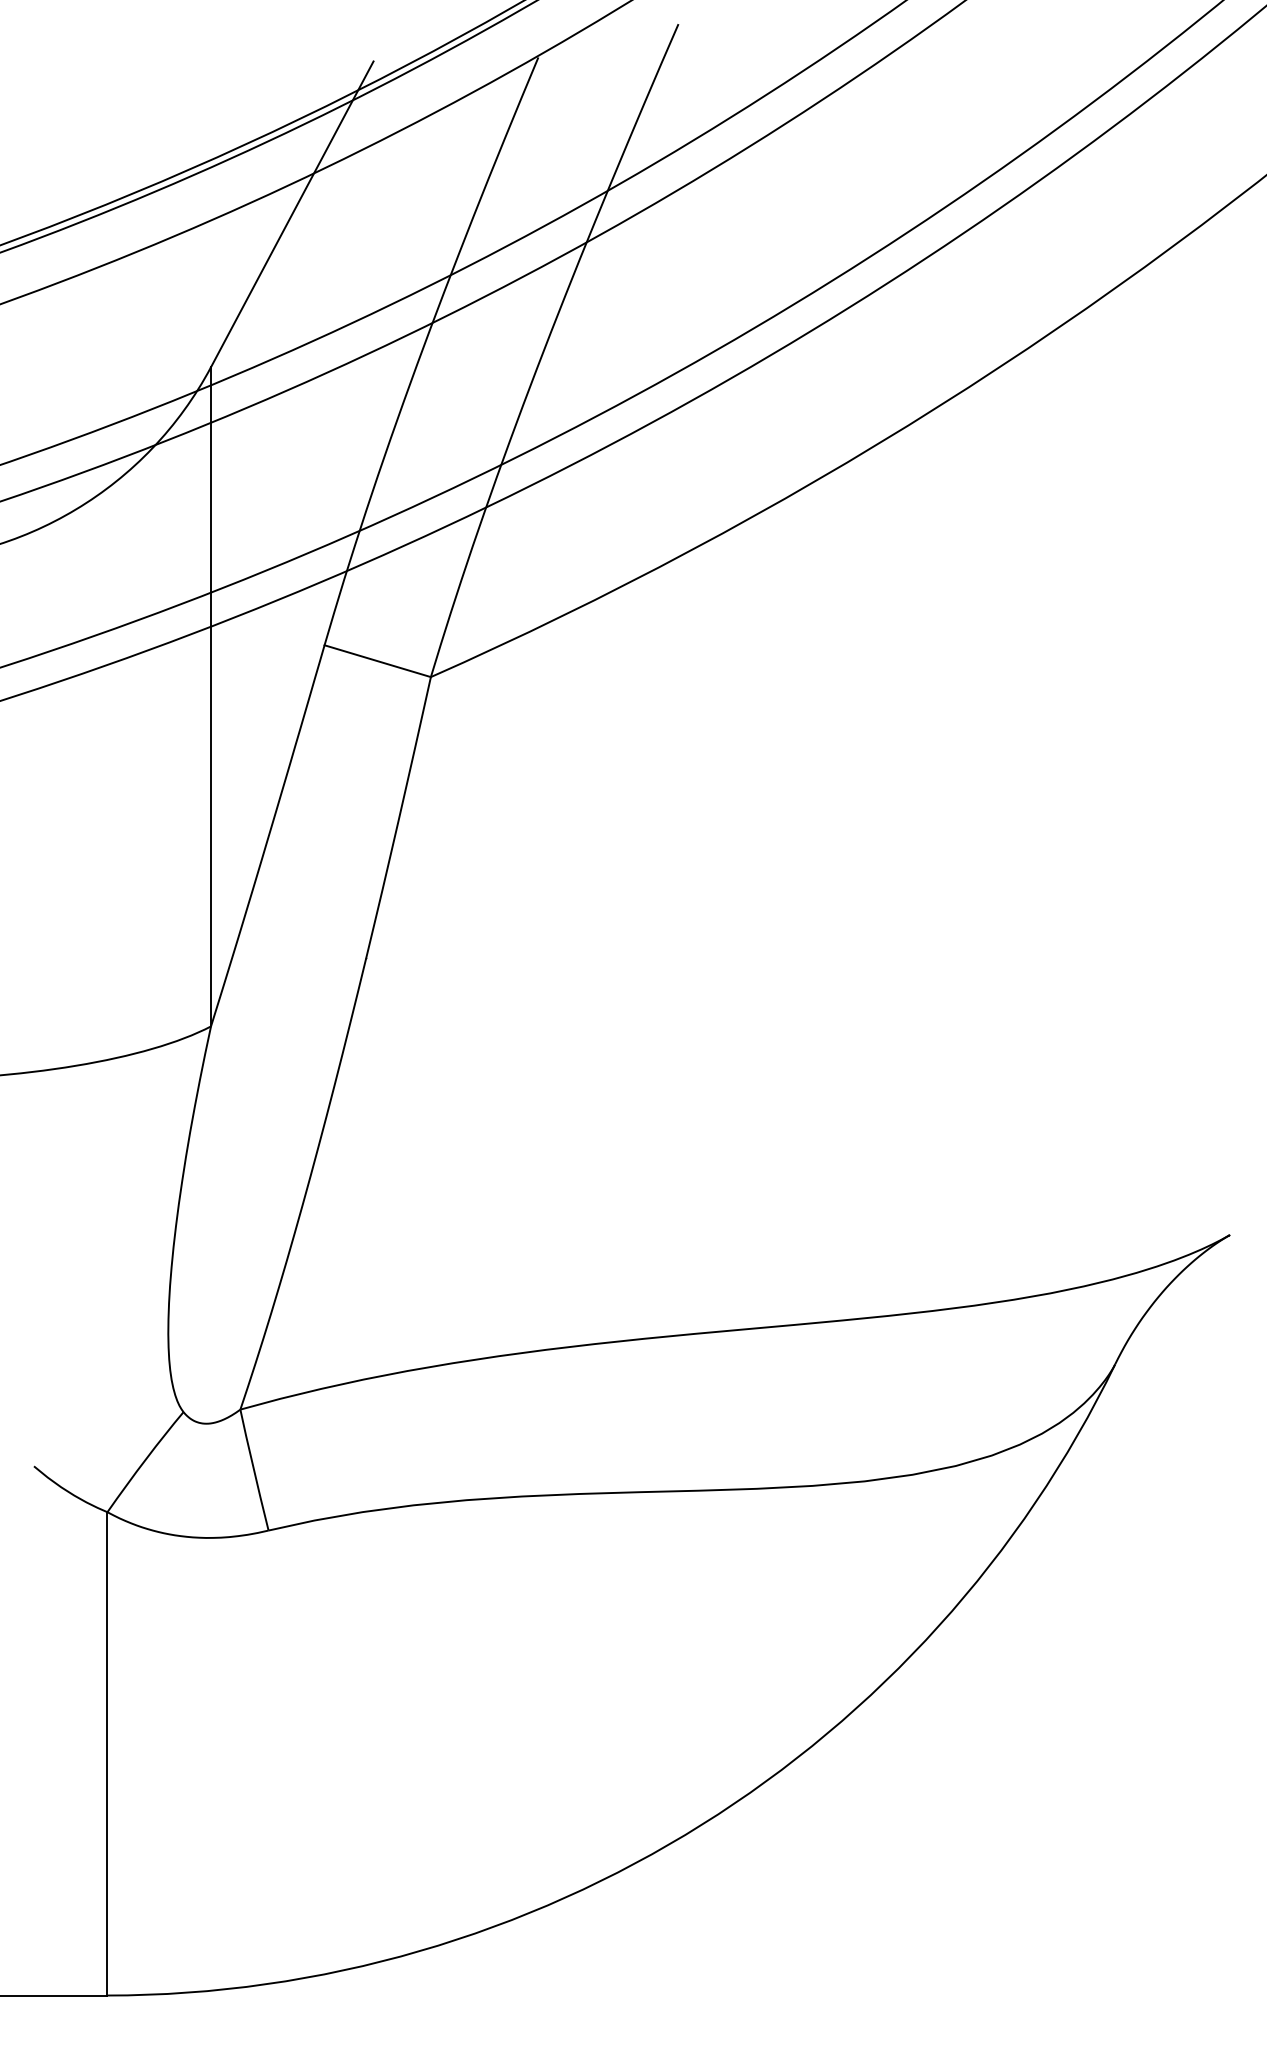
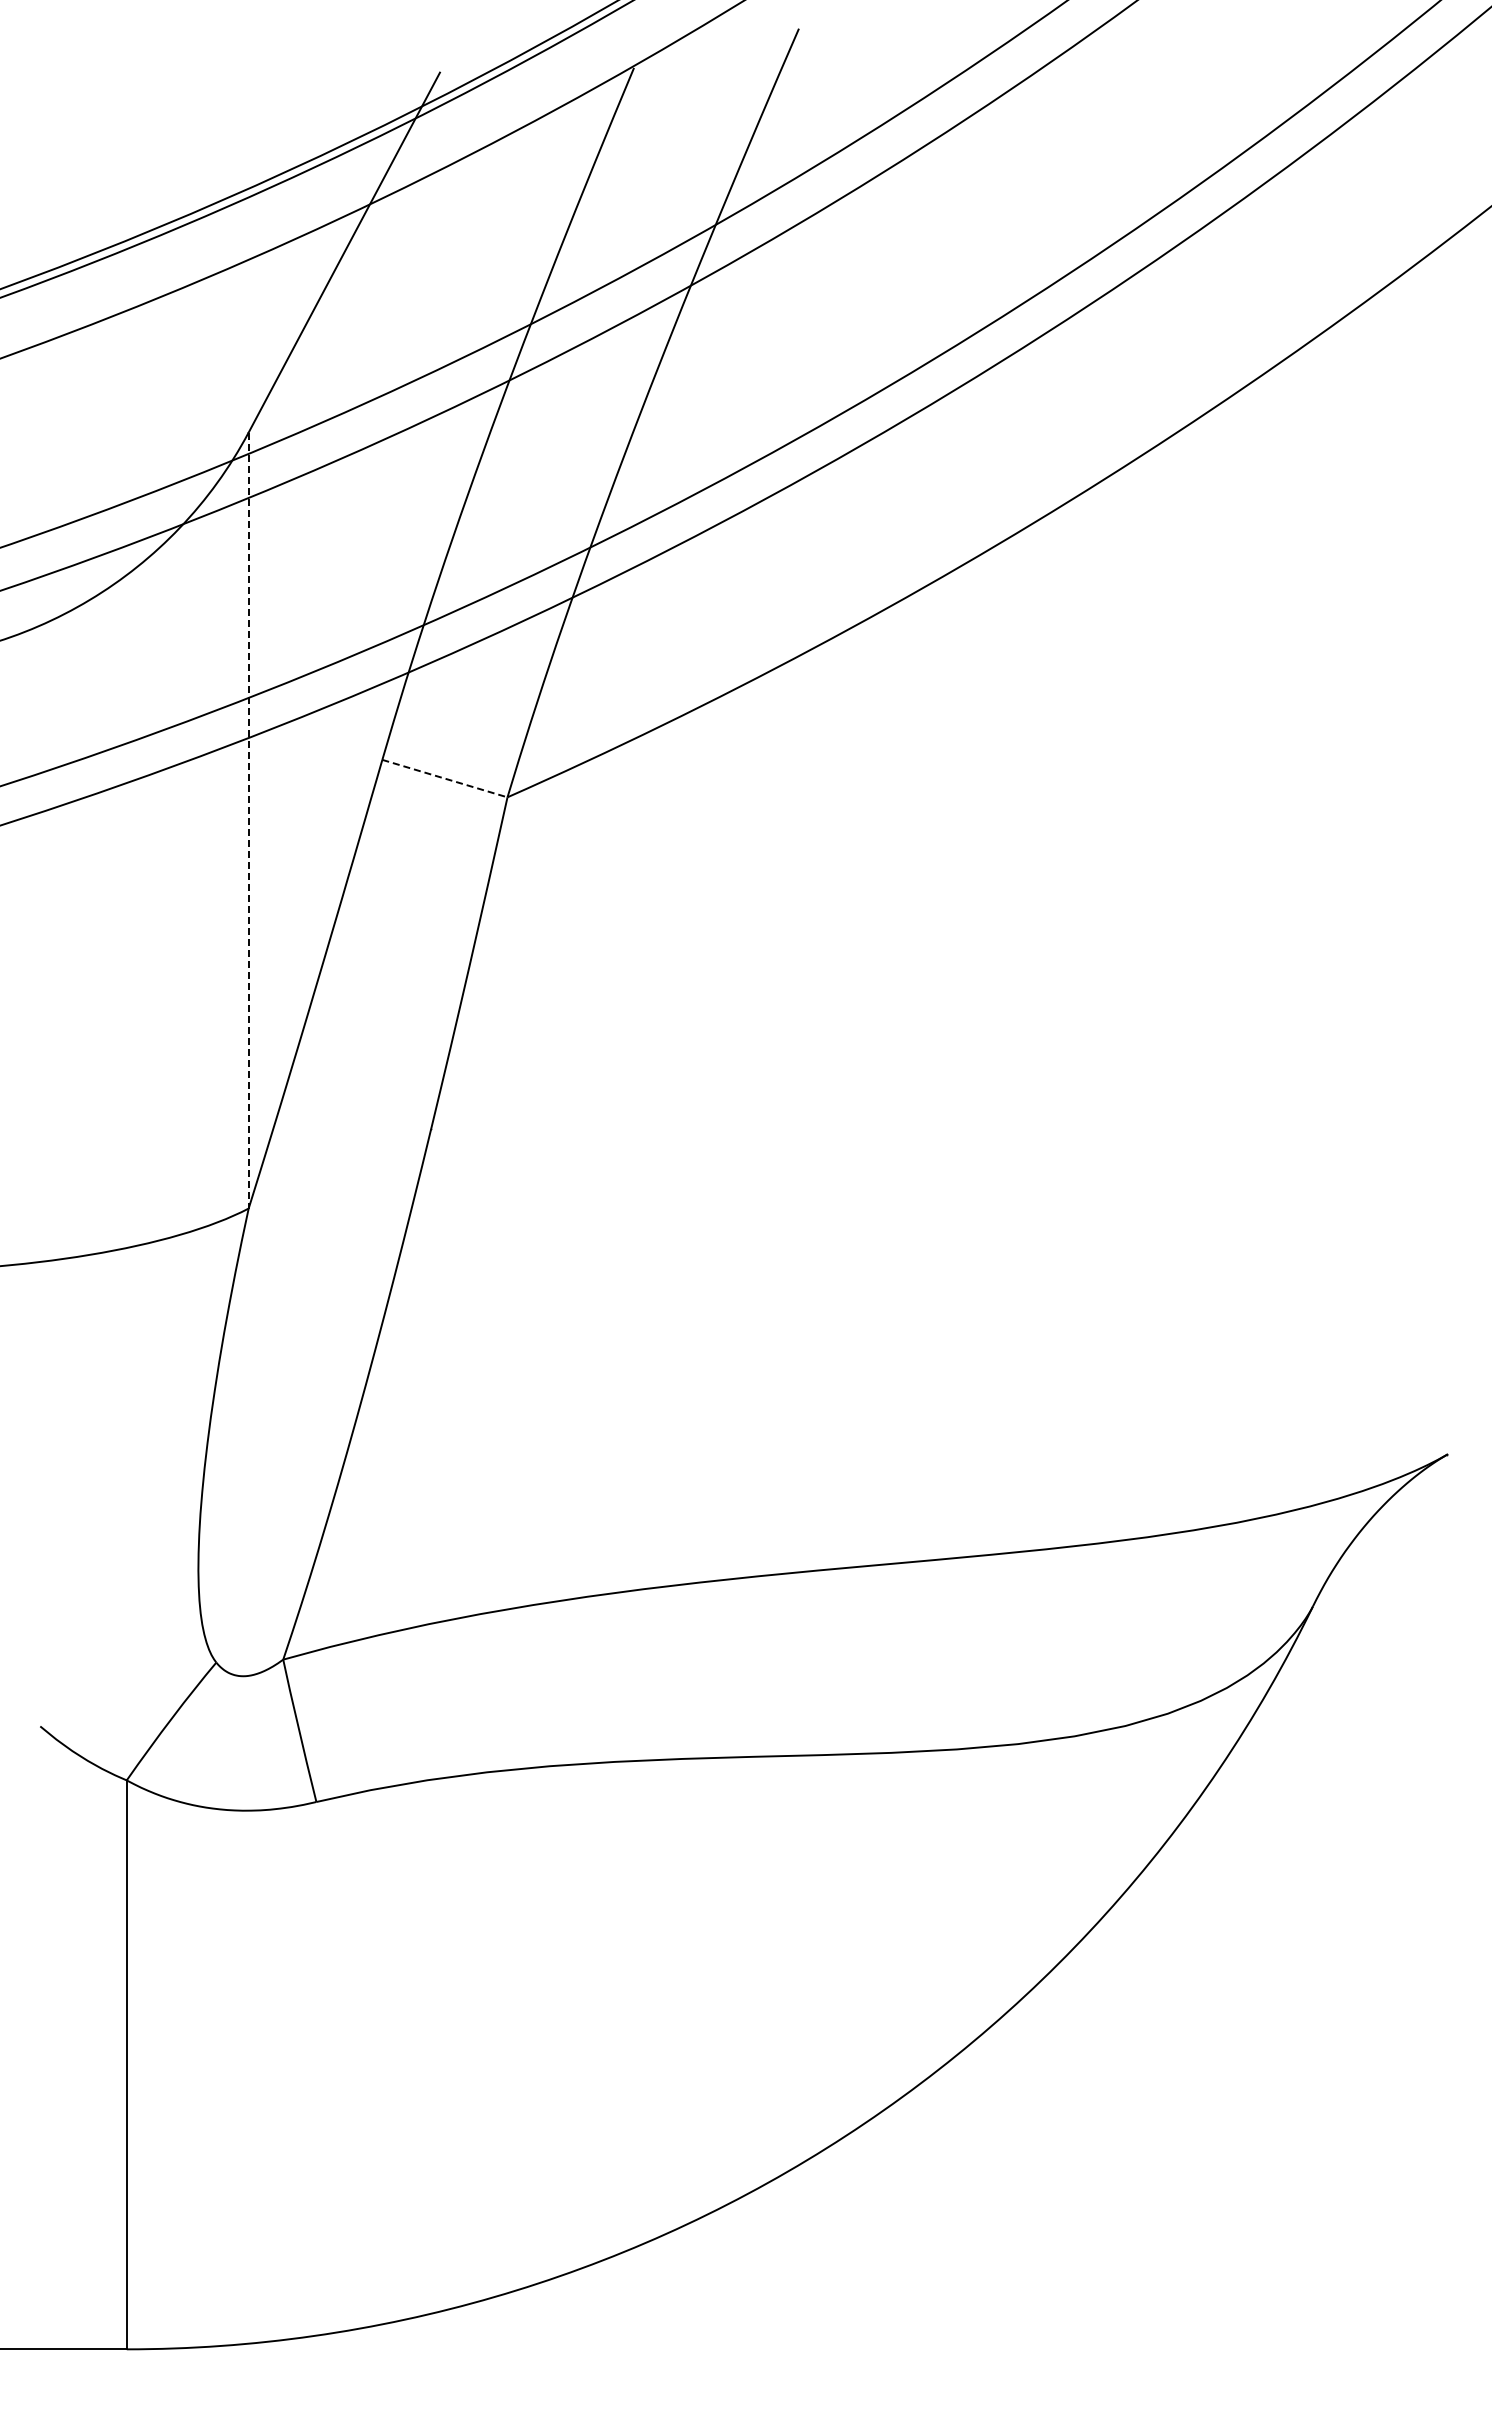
line: (378, 661) -> (445, 778), solid -> dashed
line: (210, 697) -> (248, 821), solid -> dashed

